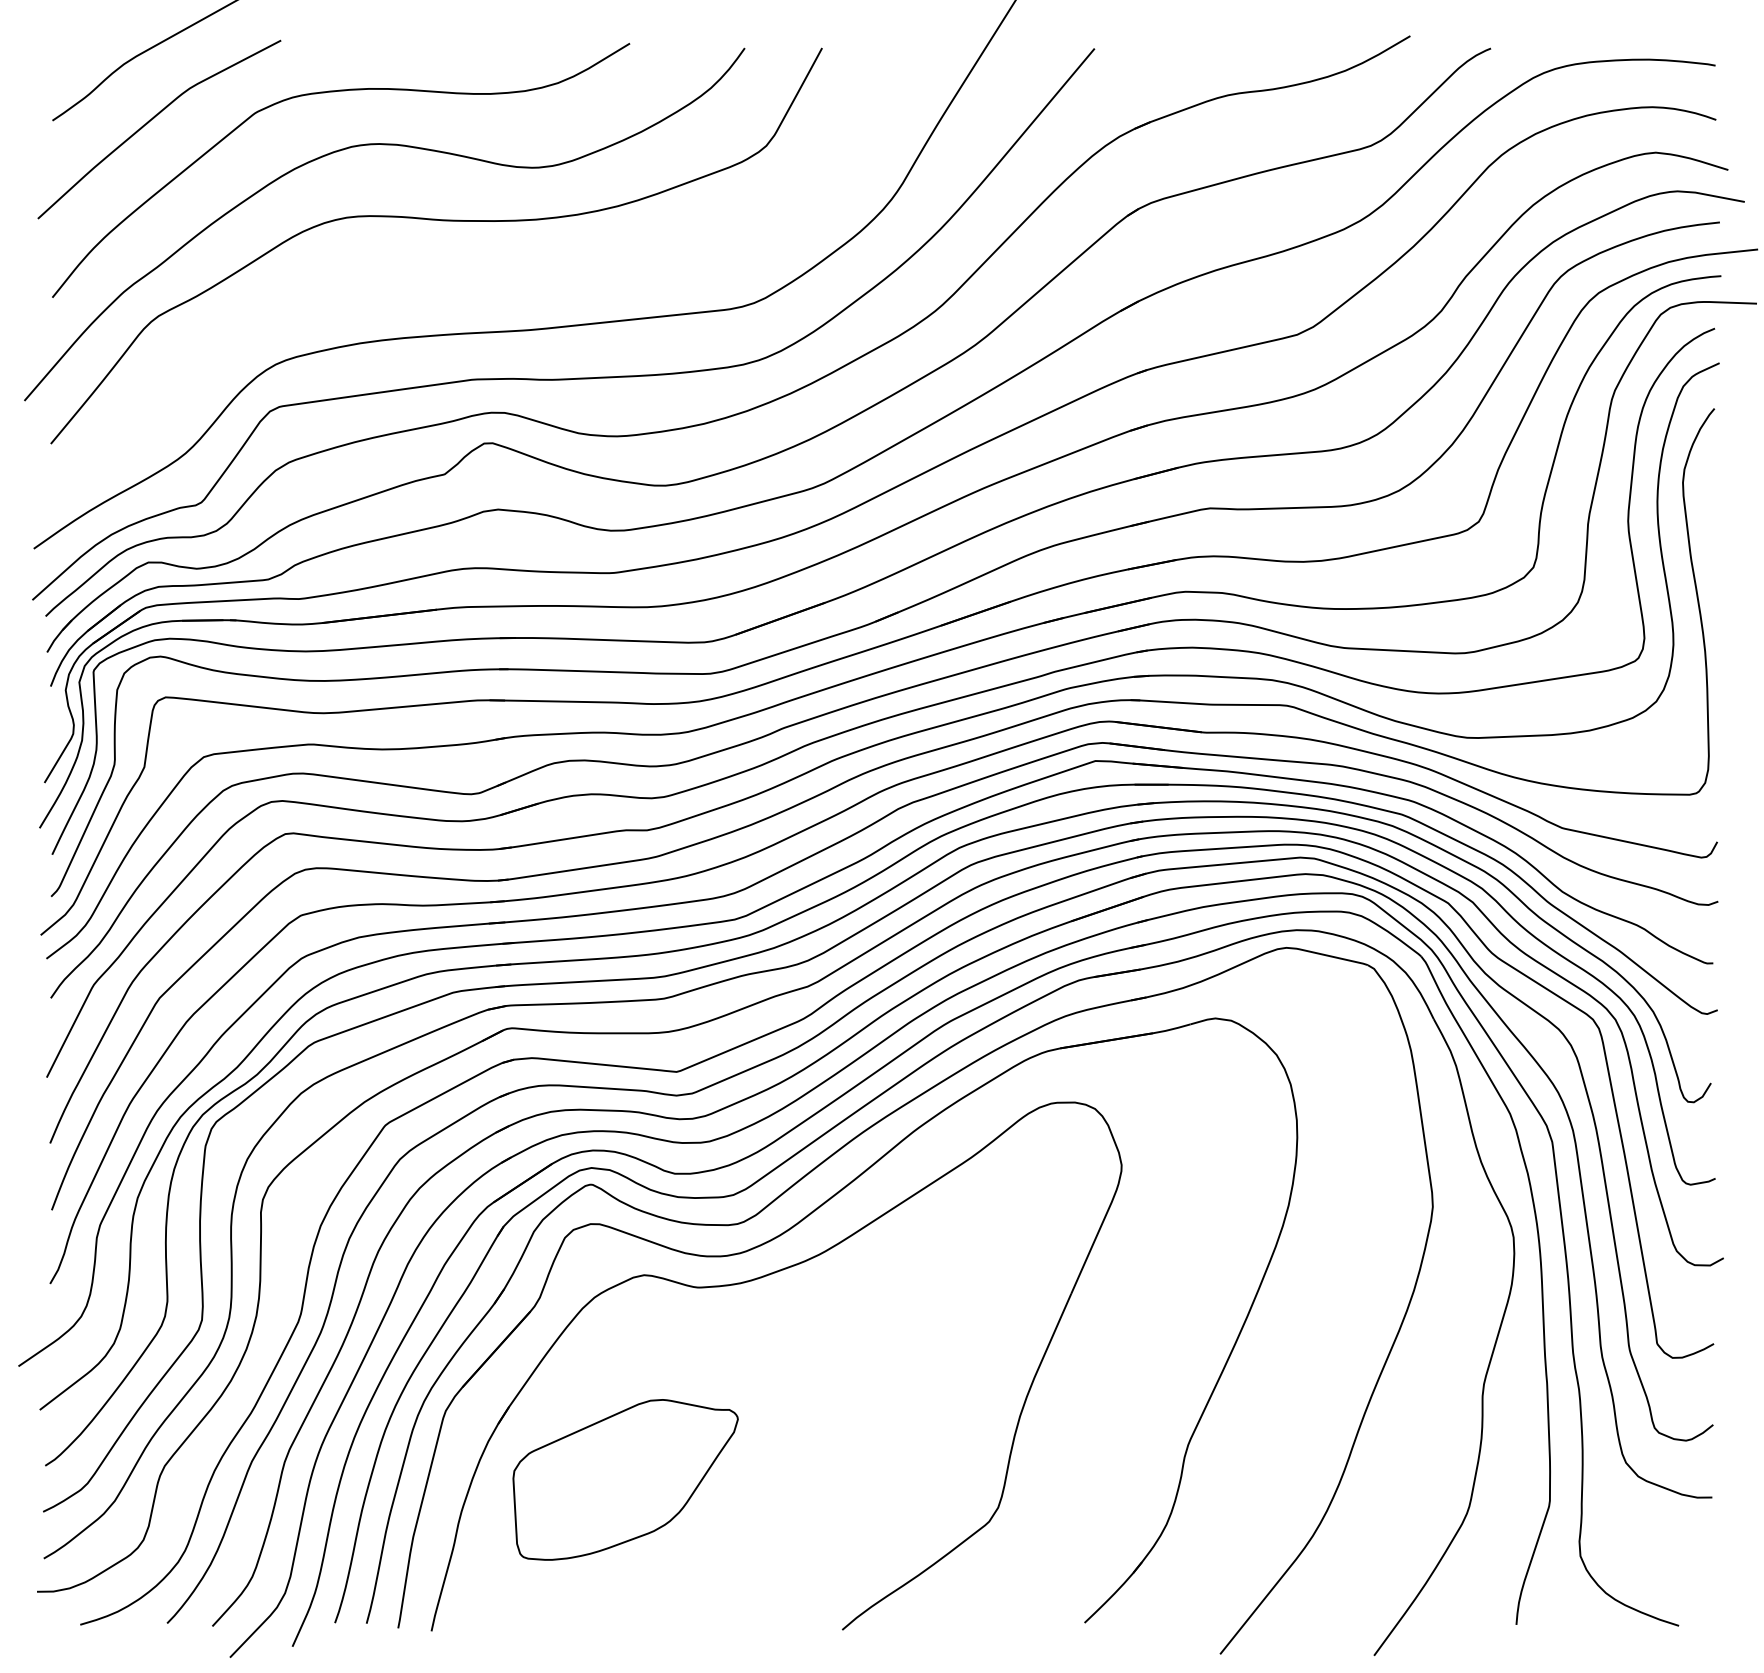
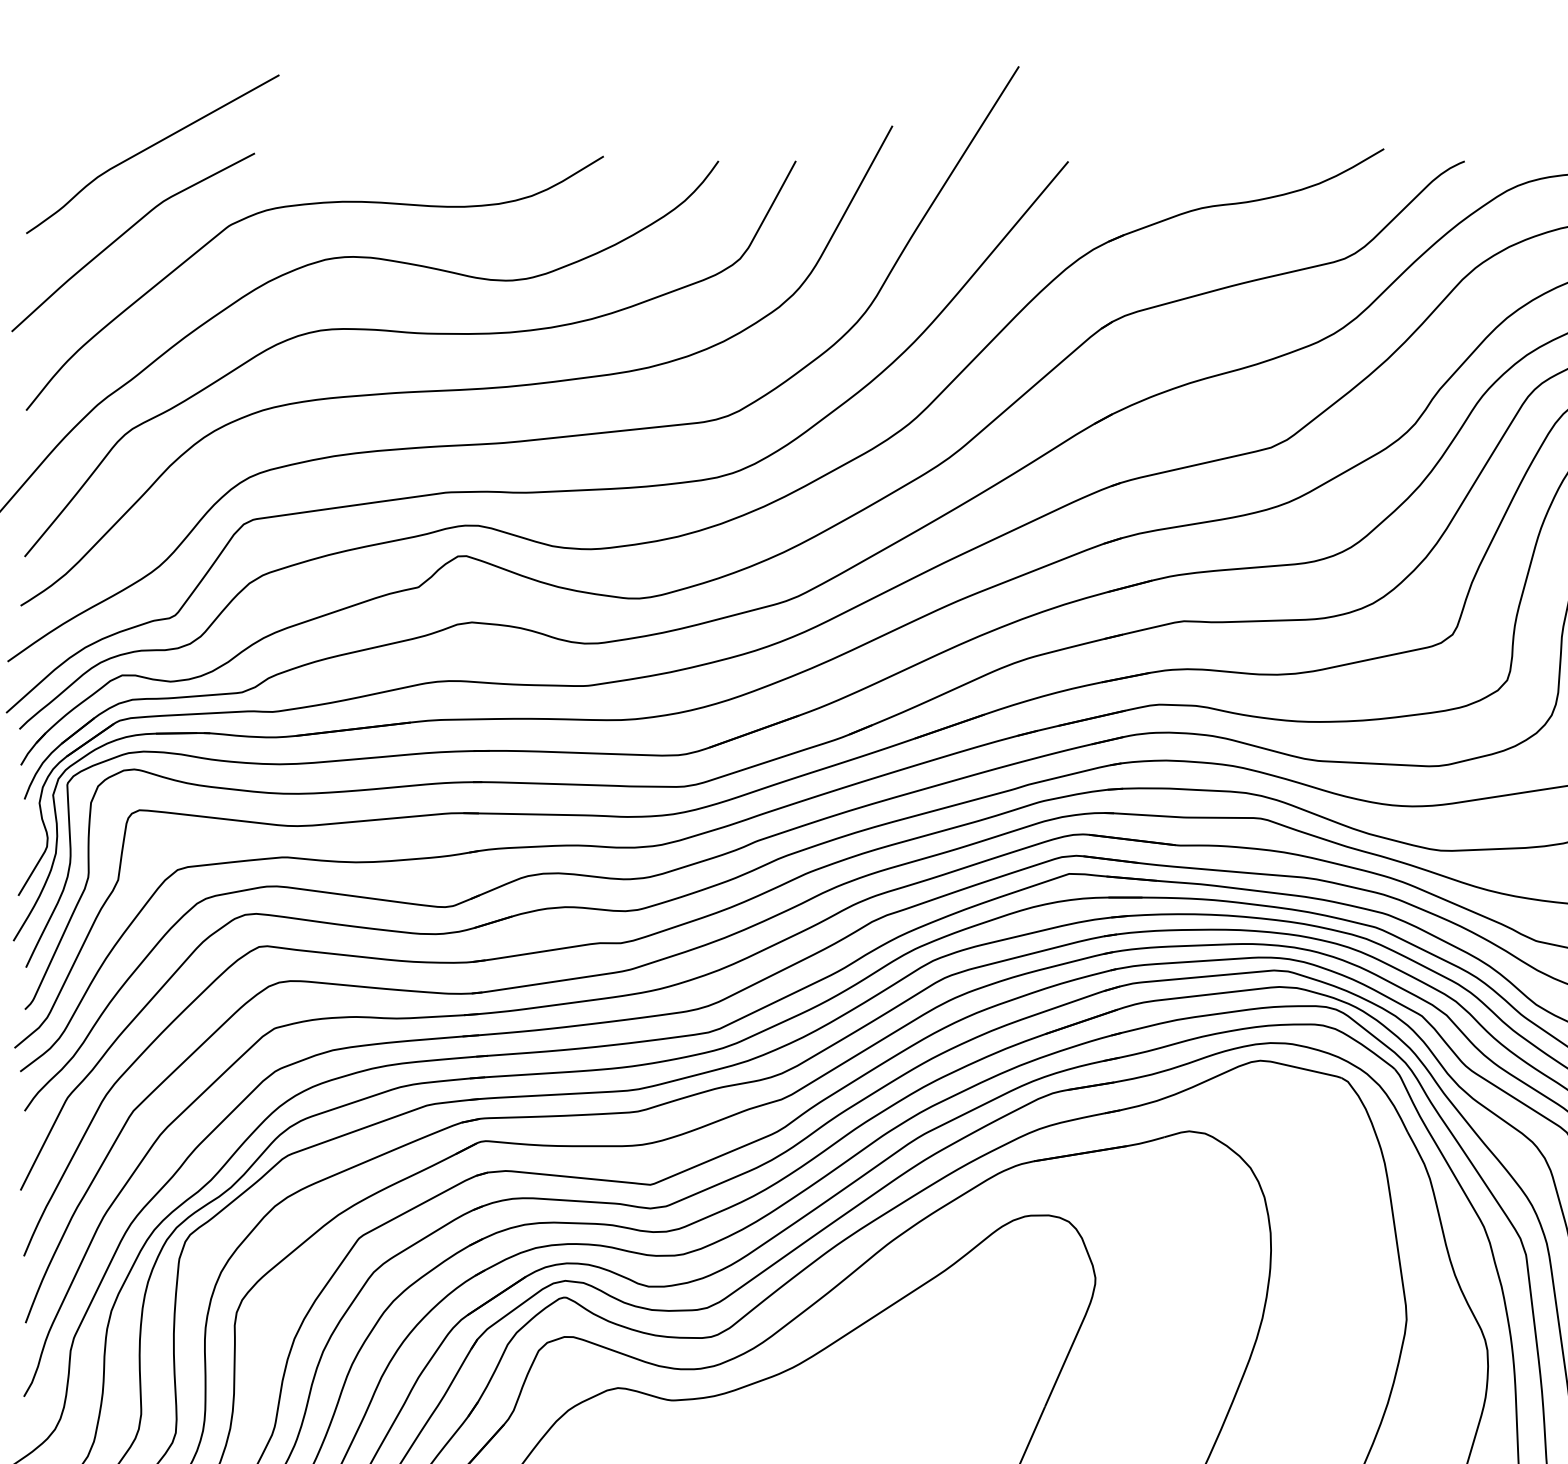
curve: (482, 276) -> (456, 389), added

